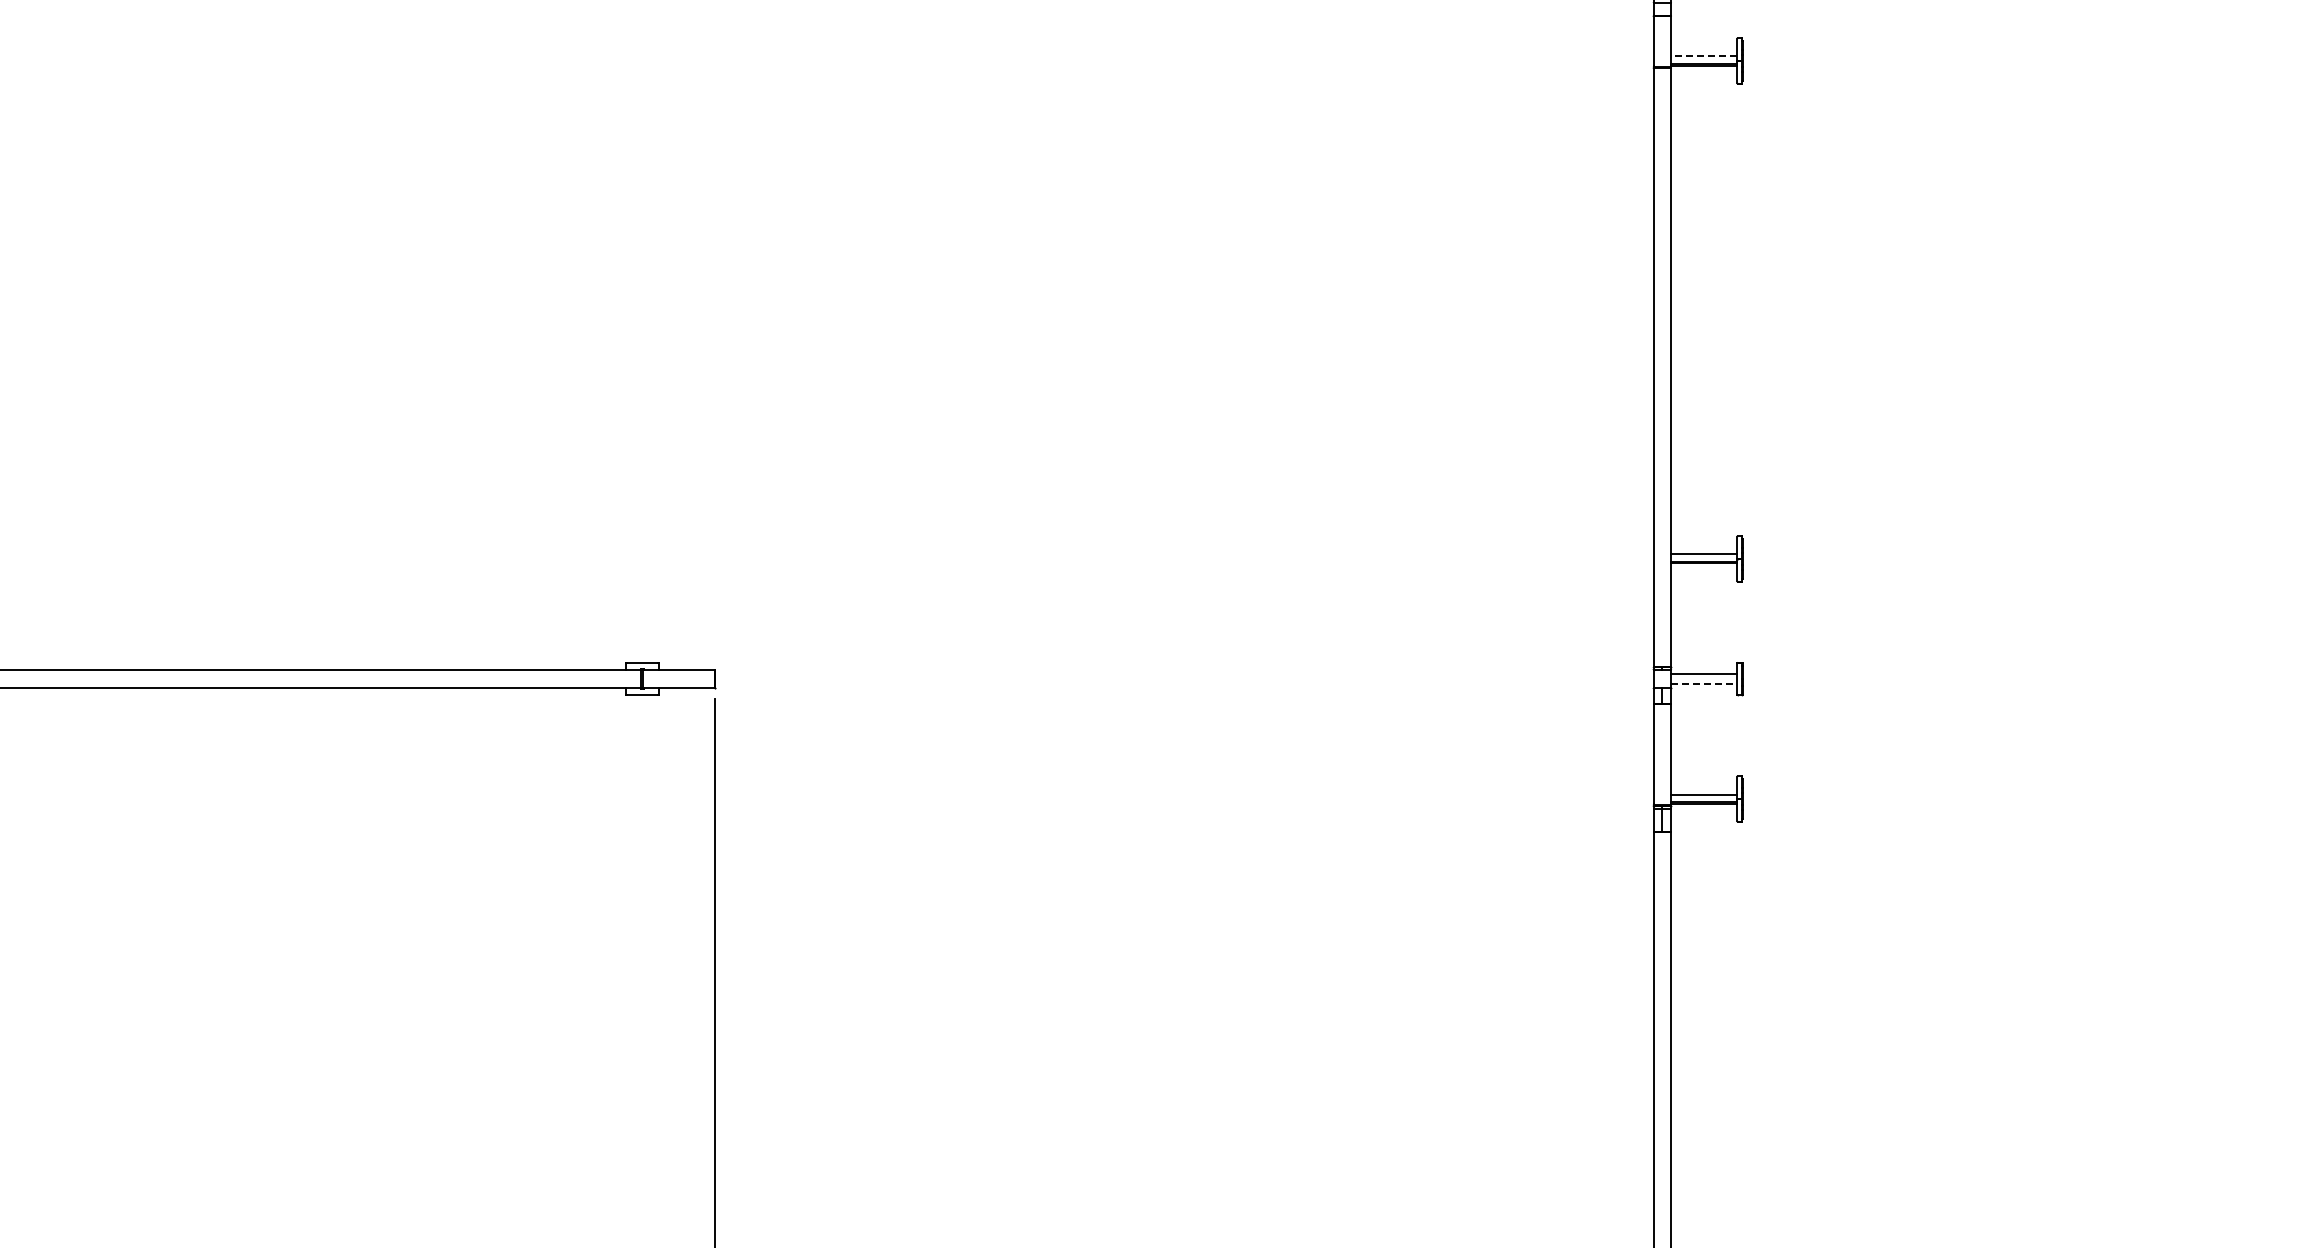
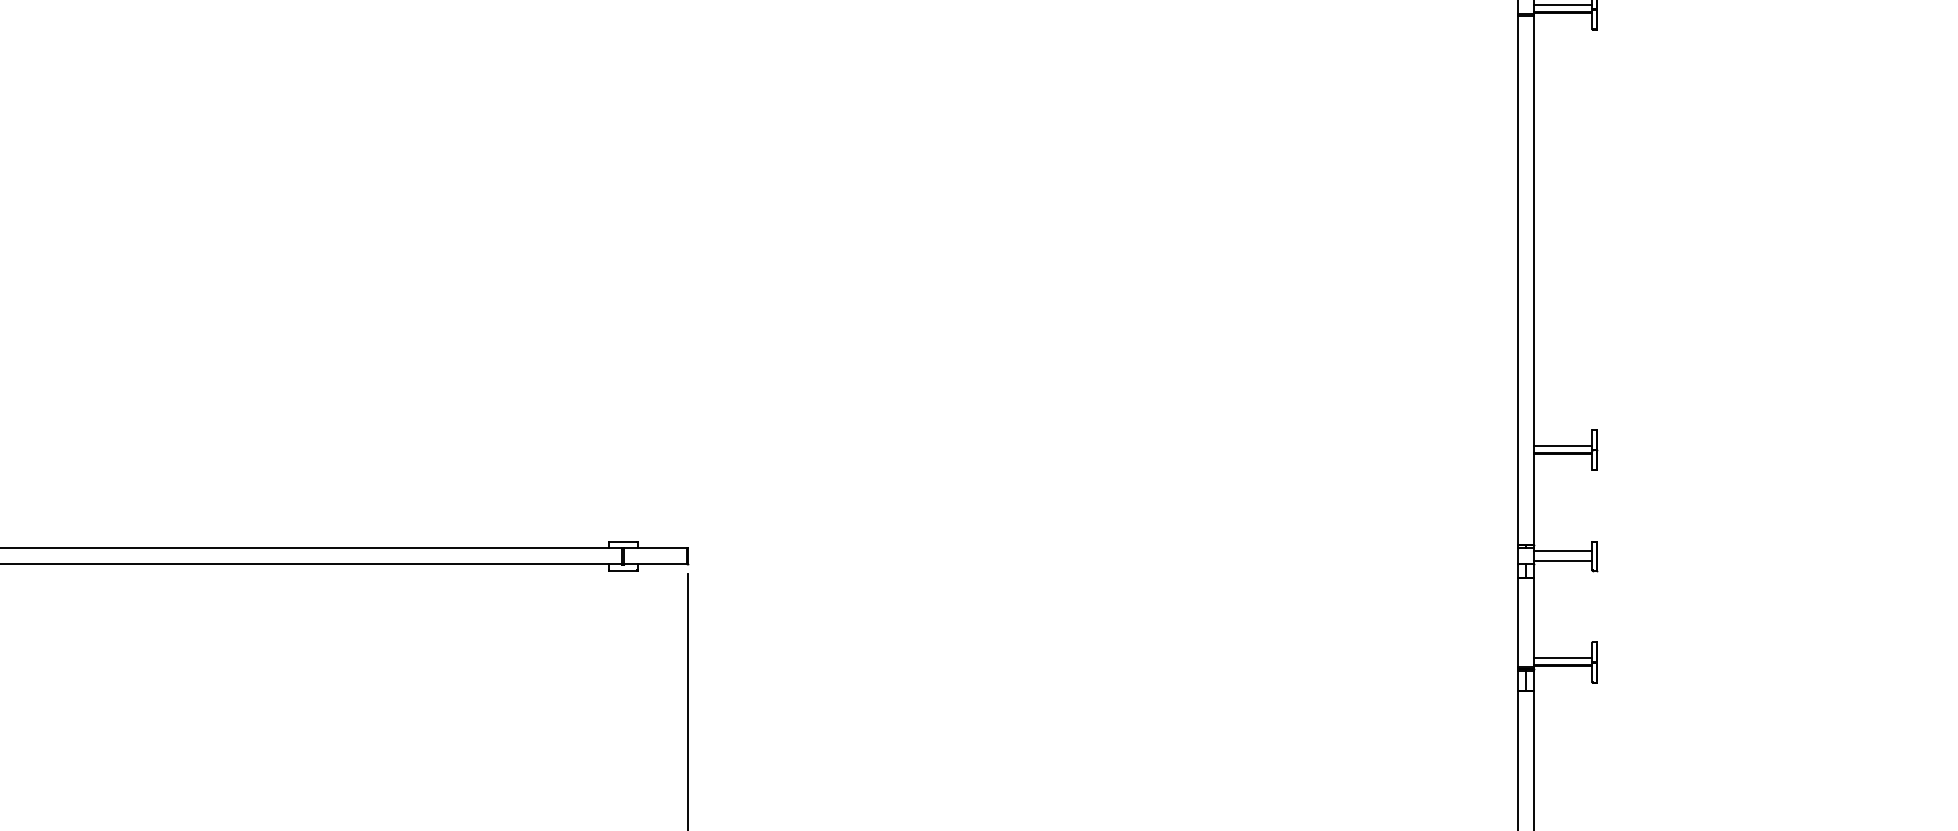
line: (1704, 56) -> (1563, 5), dashed -> solid
line: (1704, 684) -> (1563, 561), dashed -> solid

